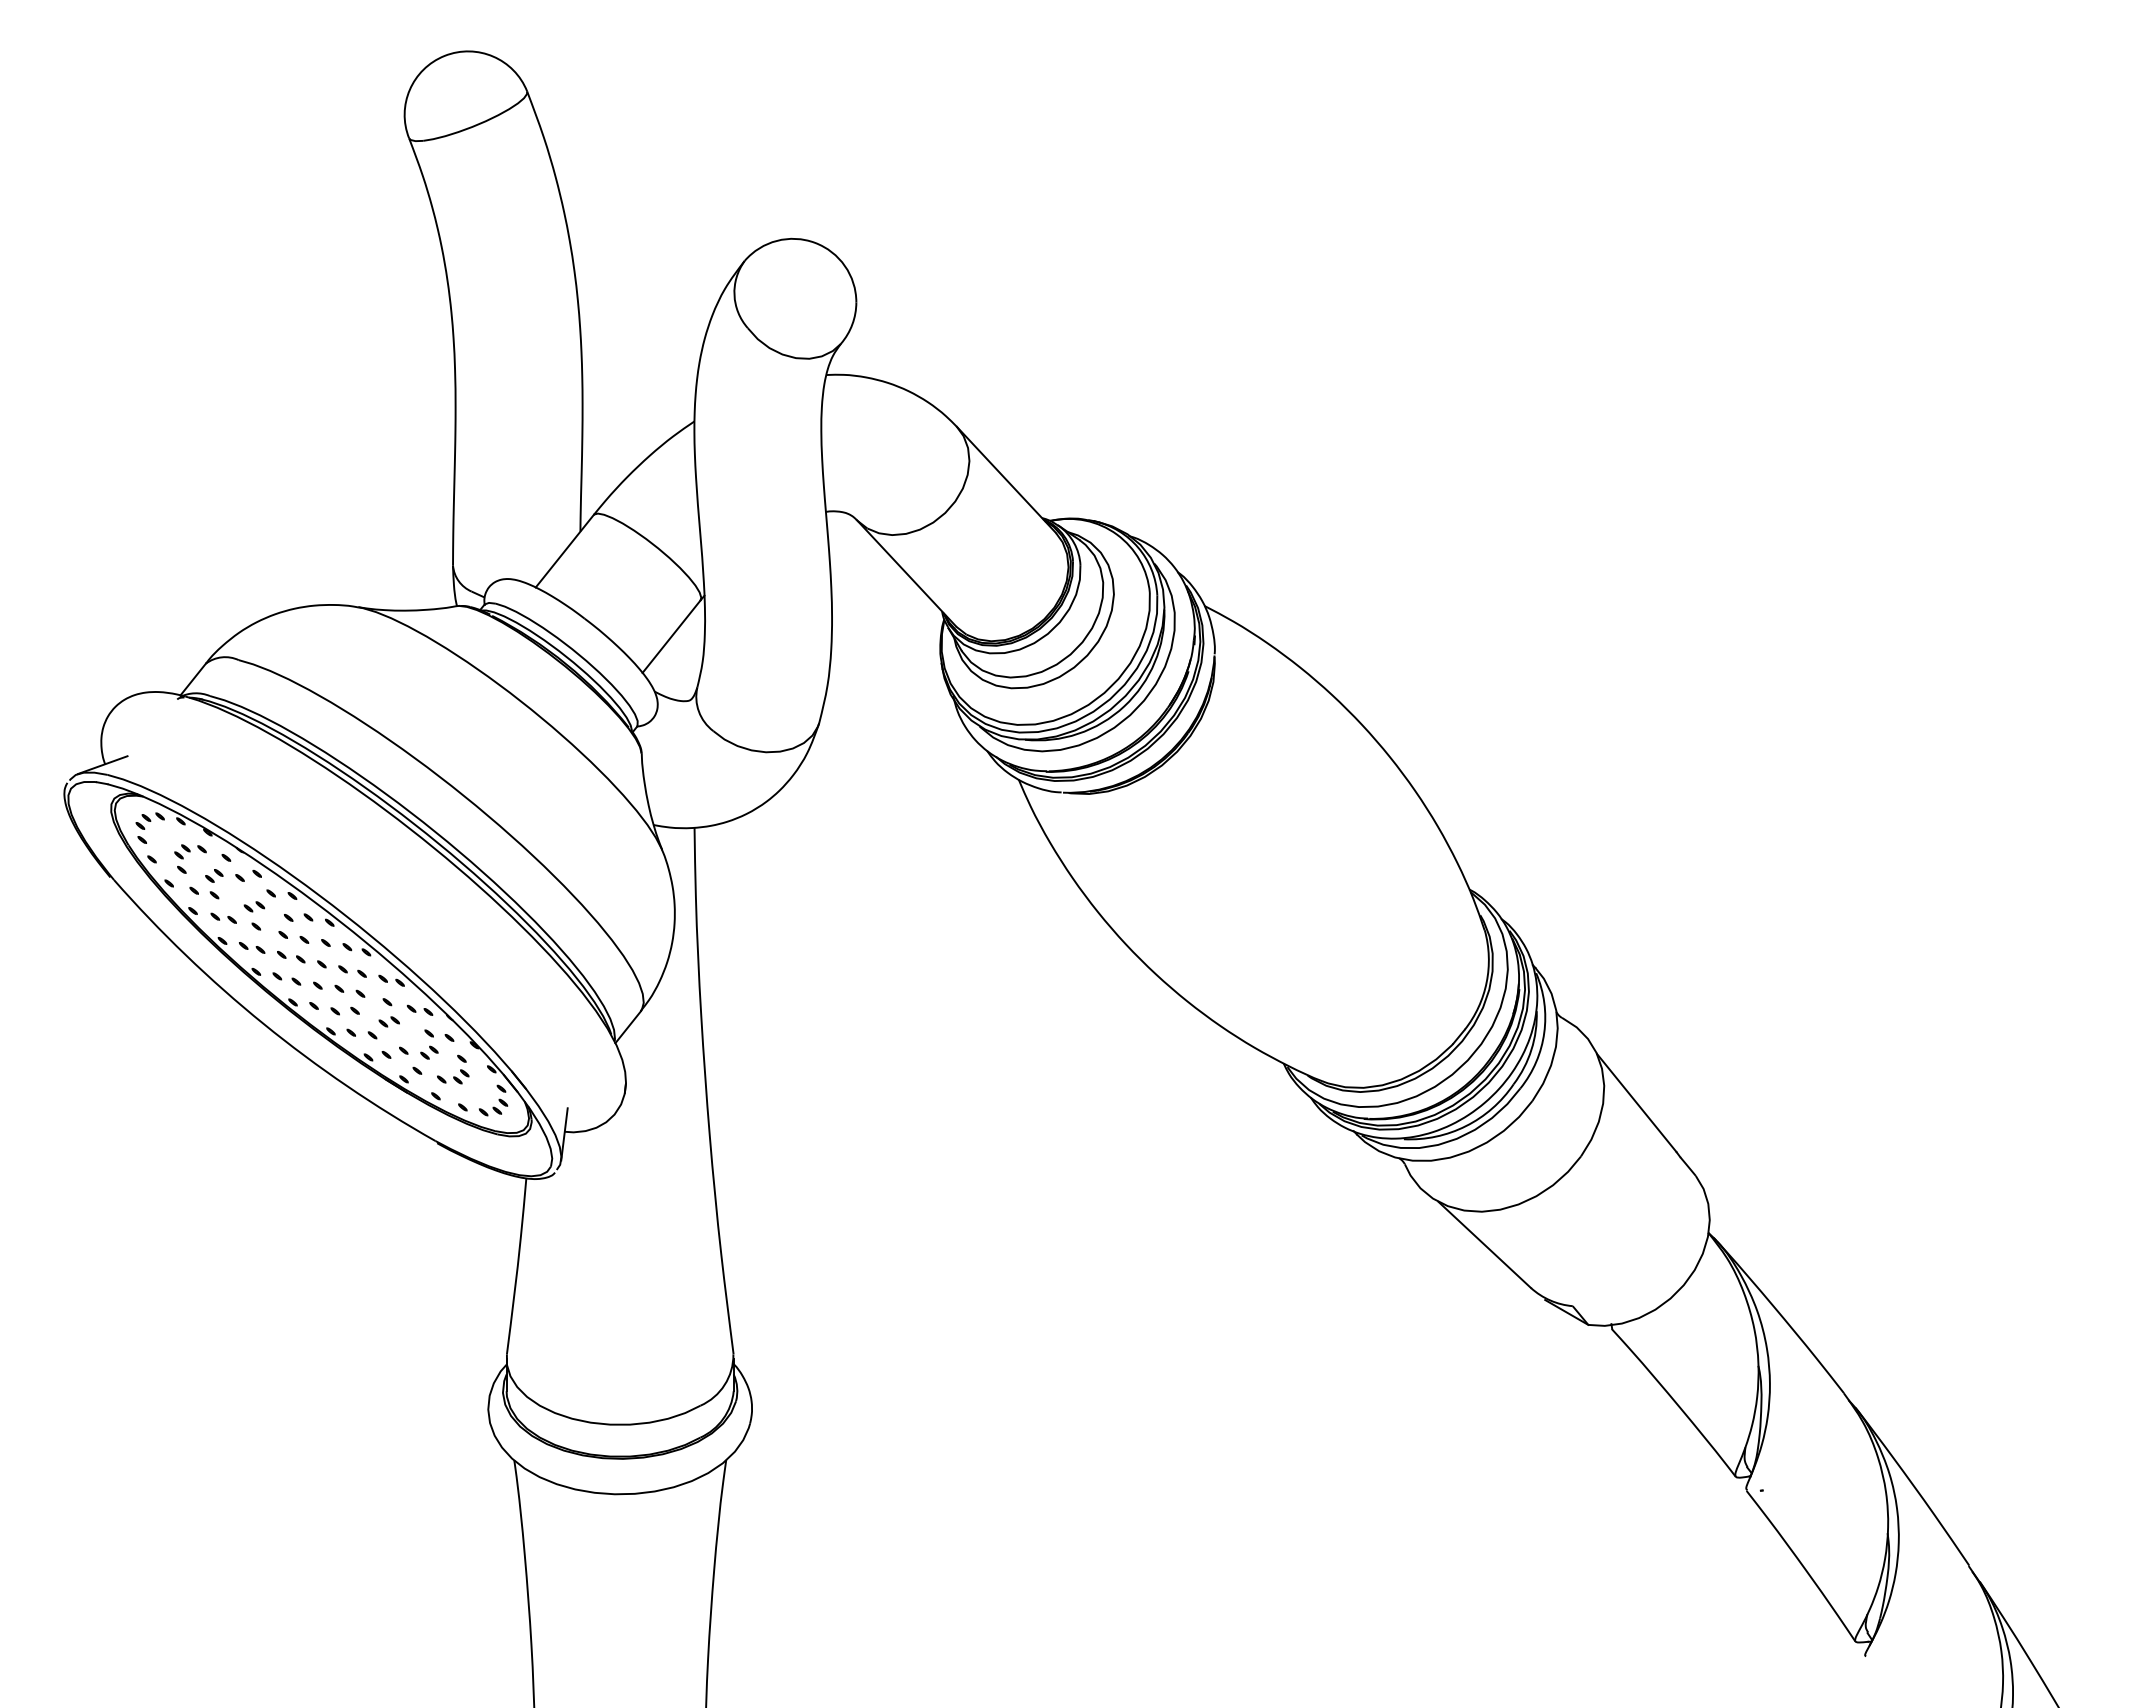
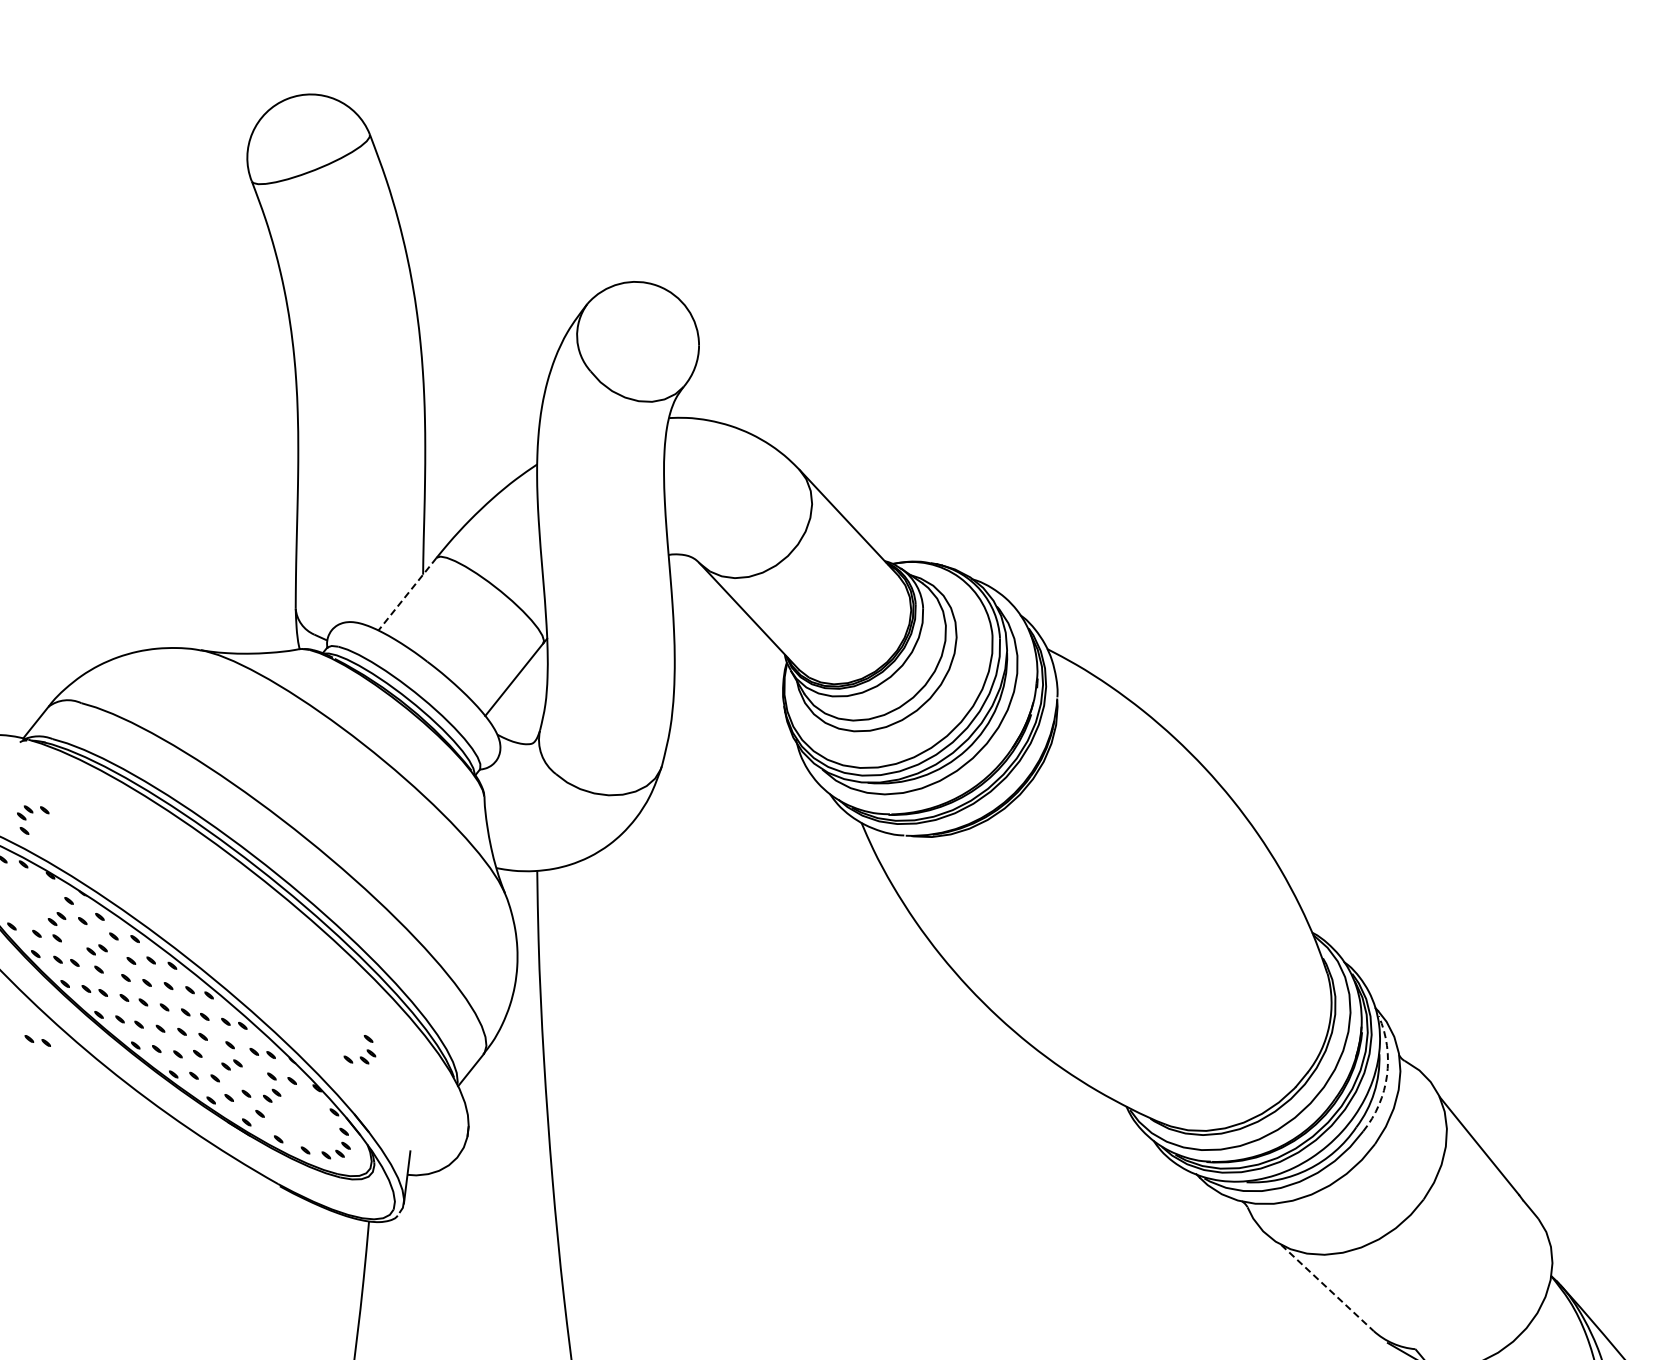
line: (564, 551) -> (407, 594), solid -> dashed
part: (190, 858) -> (33, 819), moved
part: (195, 997) -> (38, 1040), added
arc: (1544, 1032) -> (1387, 1075), solid -> dashed
part: (460, 1069) -> (367, 1049), moved
line: (1485, 1245) -> (1328, 1288), solid -> dashed

